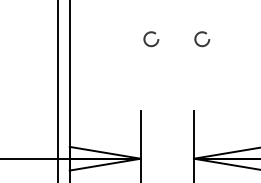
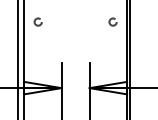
circle: (150, 38) -> (37, 21), moved
circle: (201, 38) -> (112, 21), moved

